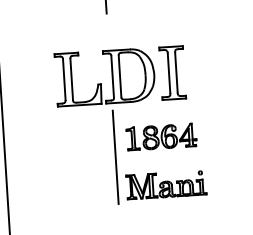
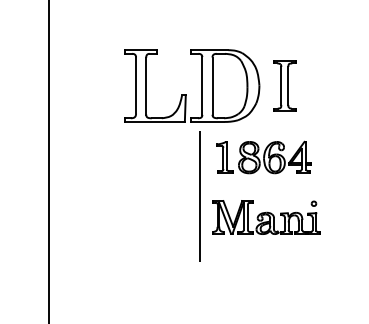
part: (172, 72) -> (284, 85), size x0.7
part: (161, 137) -> (263, 157), moved
part: (166, 185) -> (266, 217), moved

